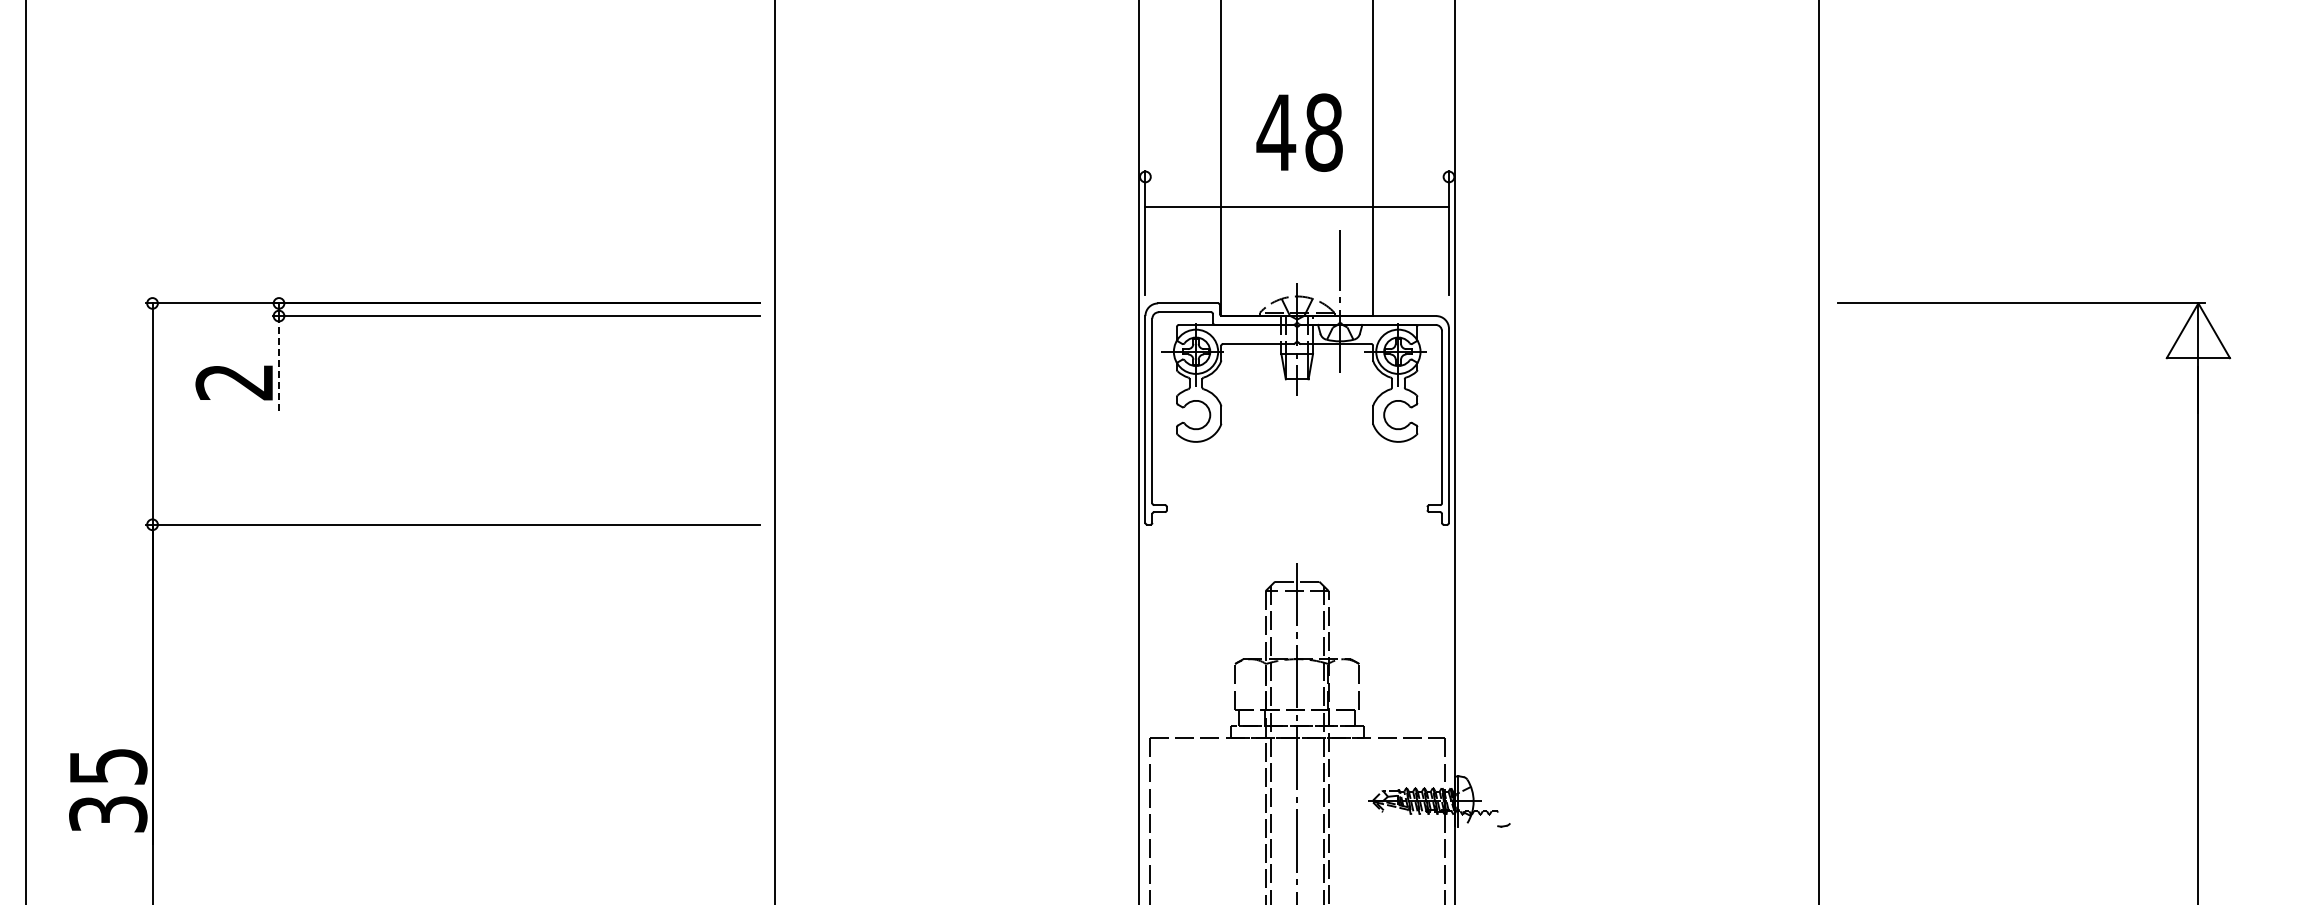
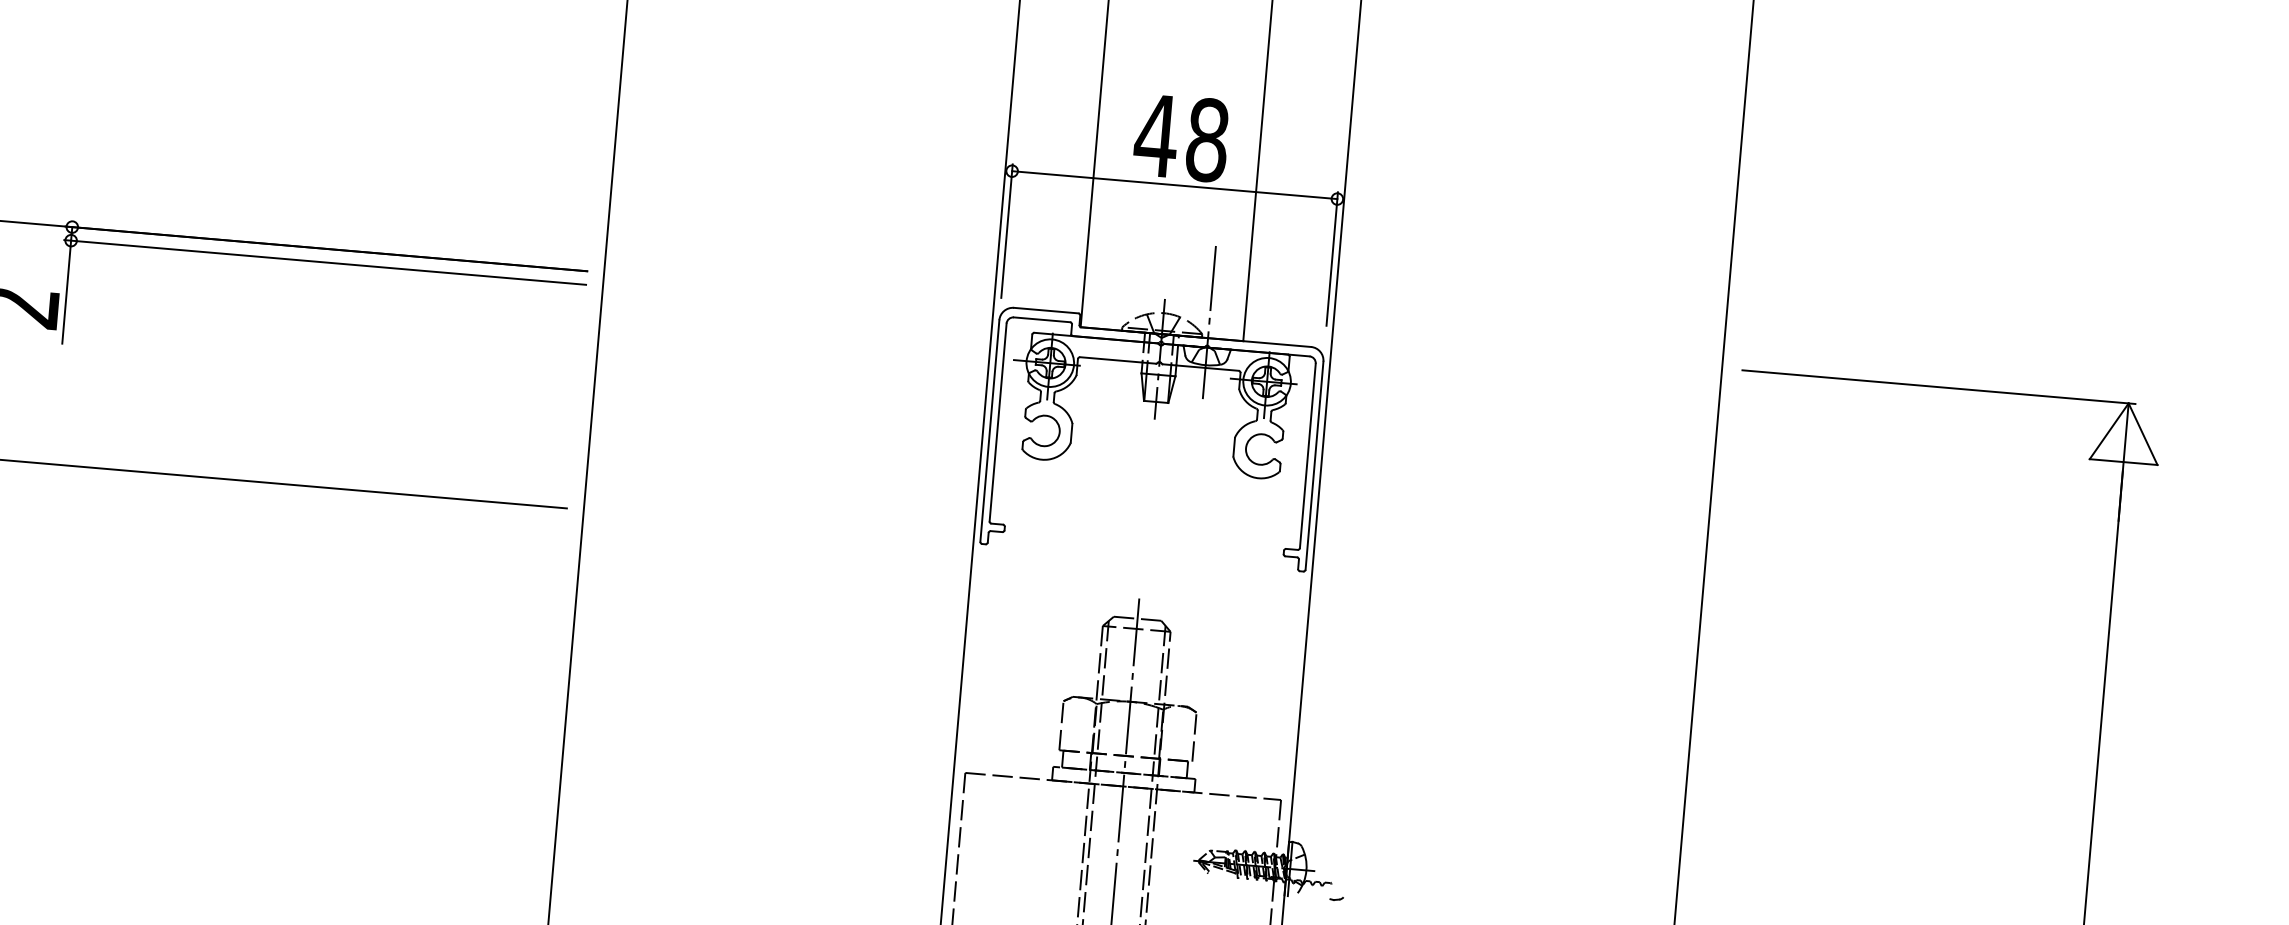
line: (1297, 206) -> (1175, 184), moved
line: (279, 364) -> (67, 292), dashed -> solid

